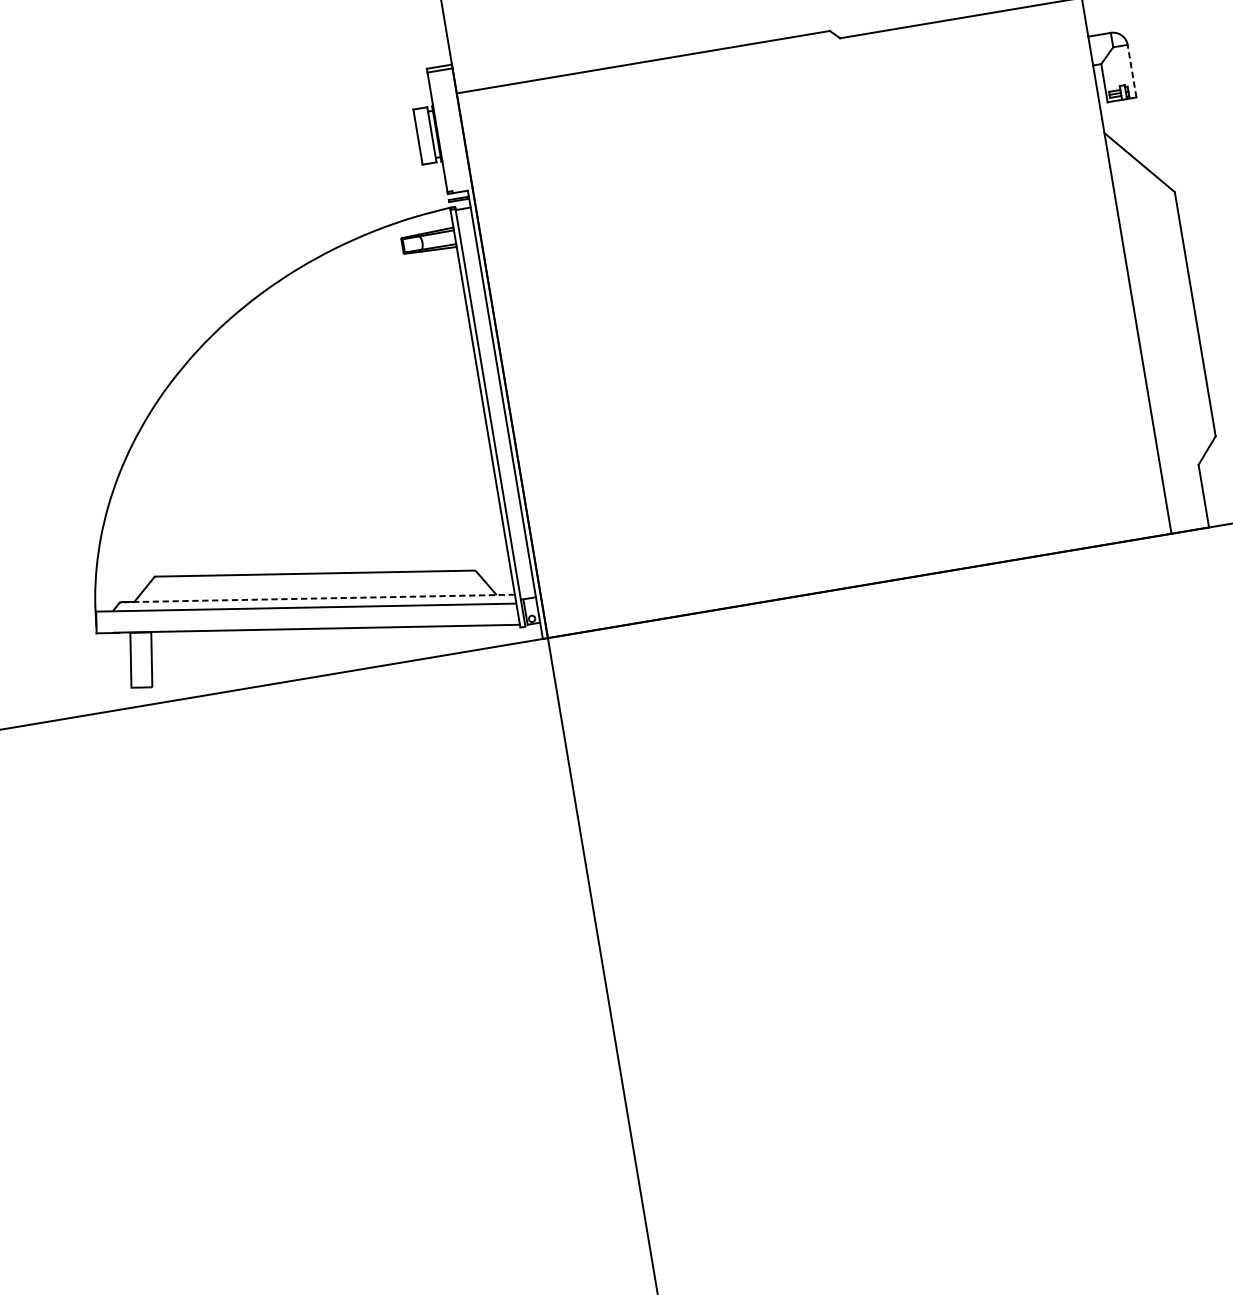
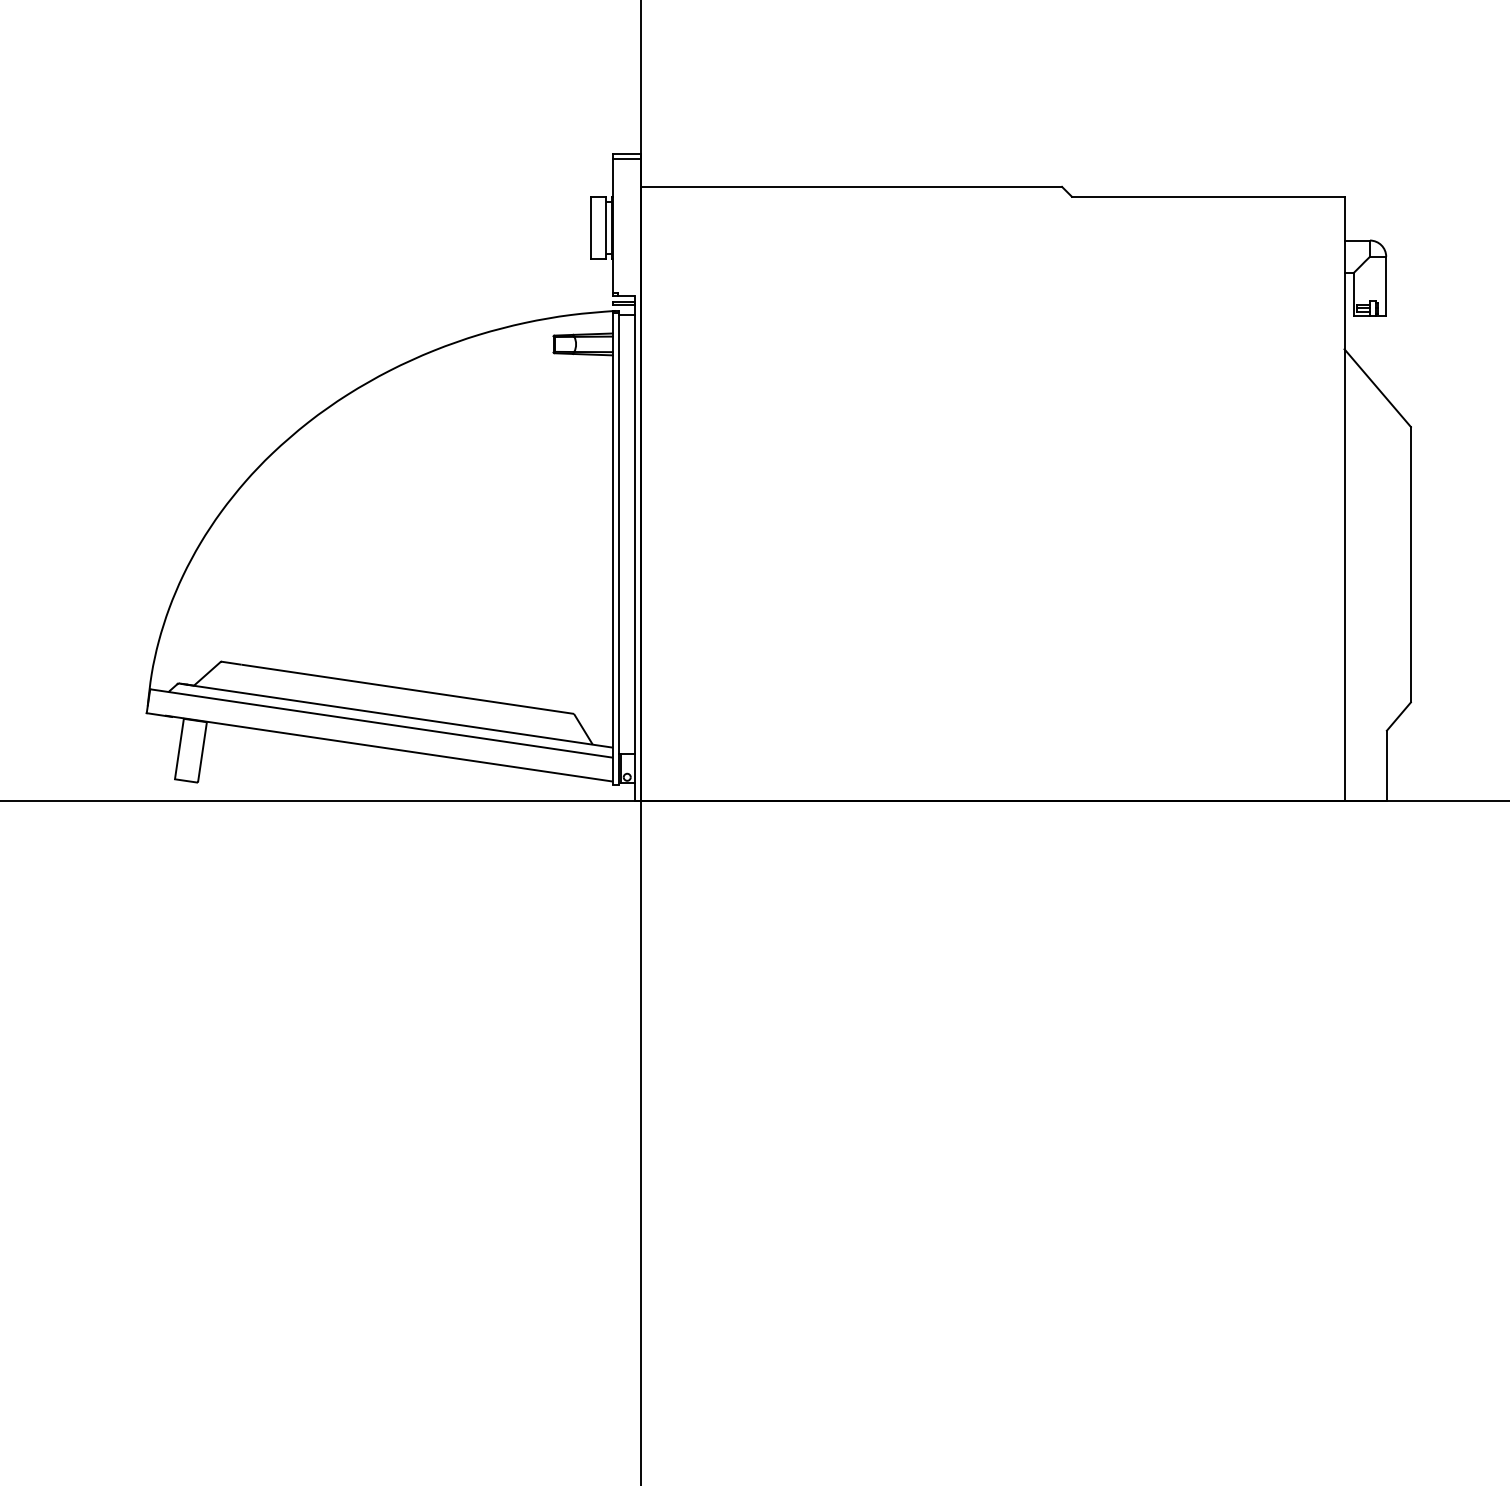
line: (1132, 71) -> (1386, 286), dashed -> solid
line: (318, 598) -> (396, 715), dashed -> solid

